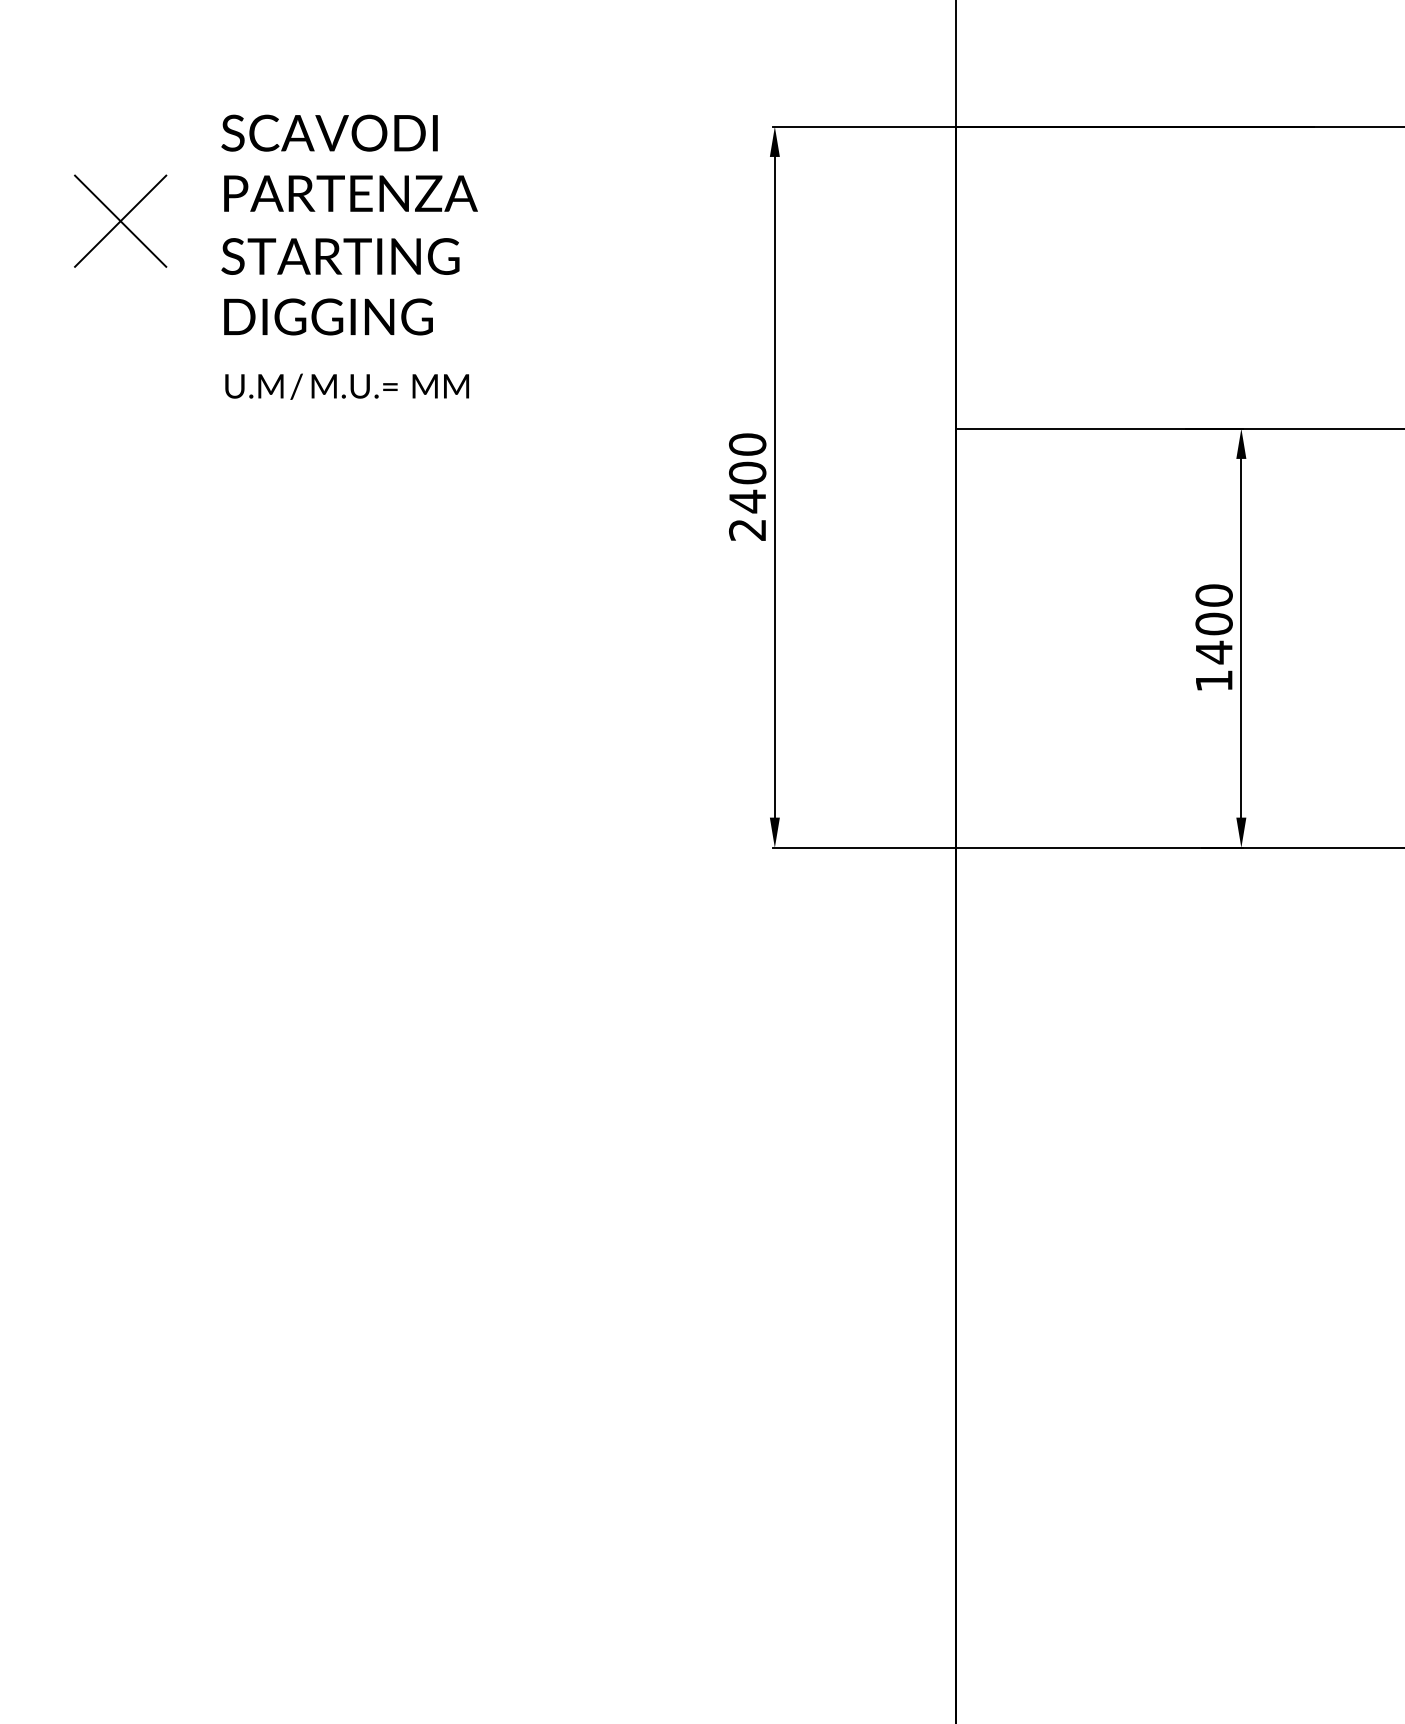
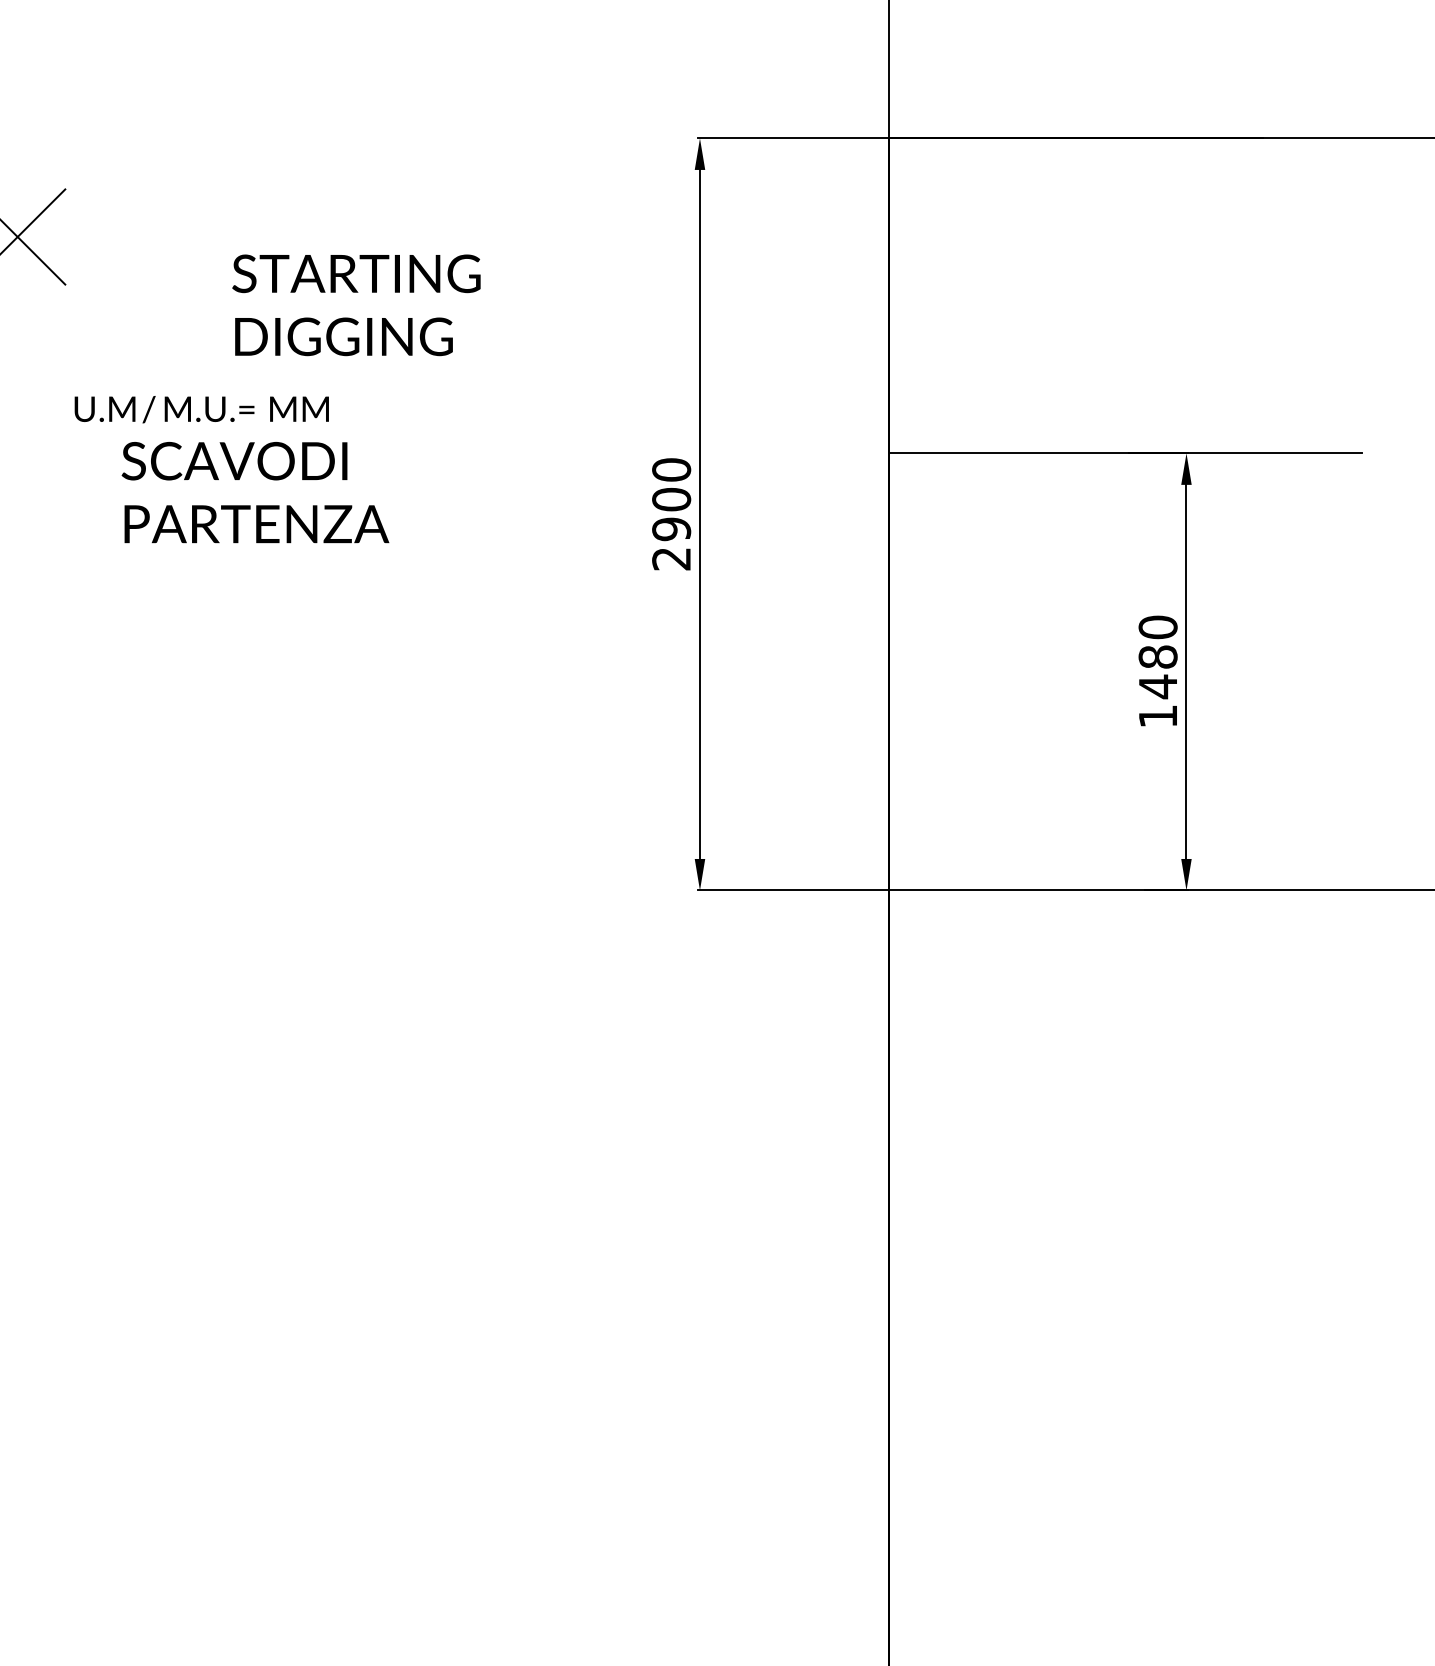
text: (349, 162) -> (255, 491), moved
text: (340, 286) -> (356, 305), moved
text: (346, 386) -> (201, 409), moved
text: (747, 501) -> (671, 529), 2400 -> 2900
text: (1213, 623) -> (1157, 656), 1400 -> 1480

